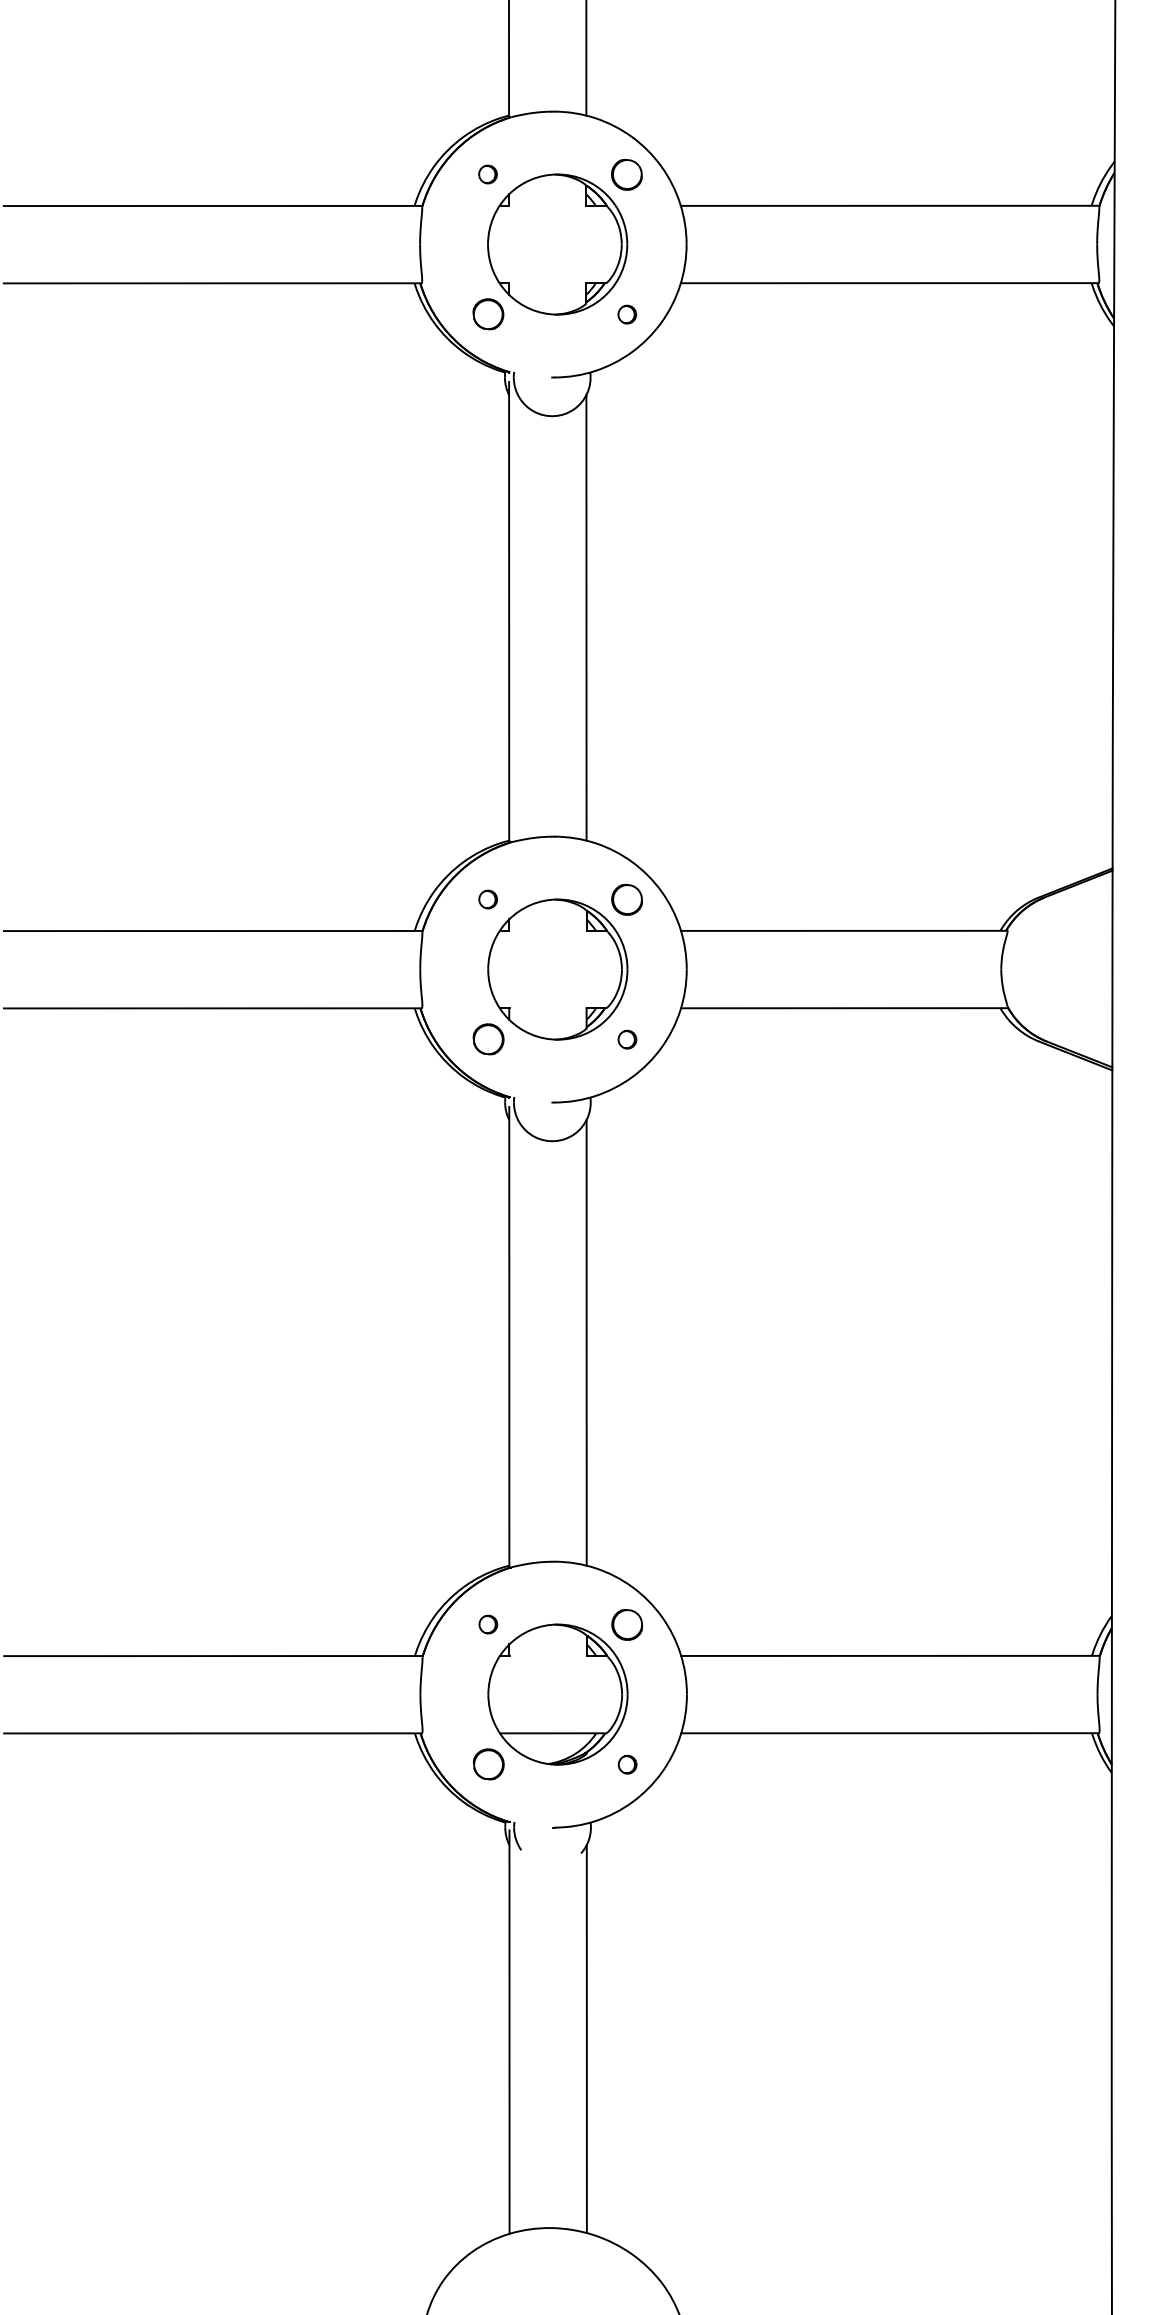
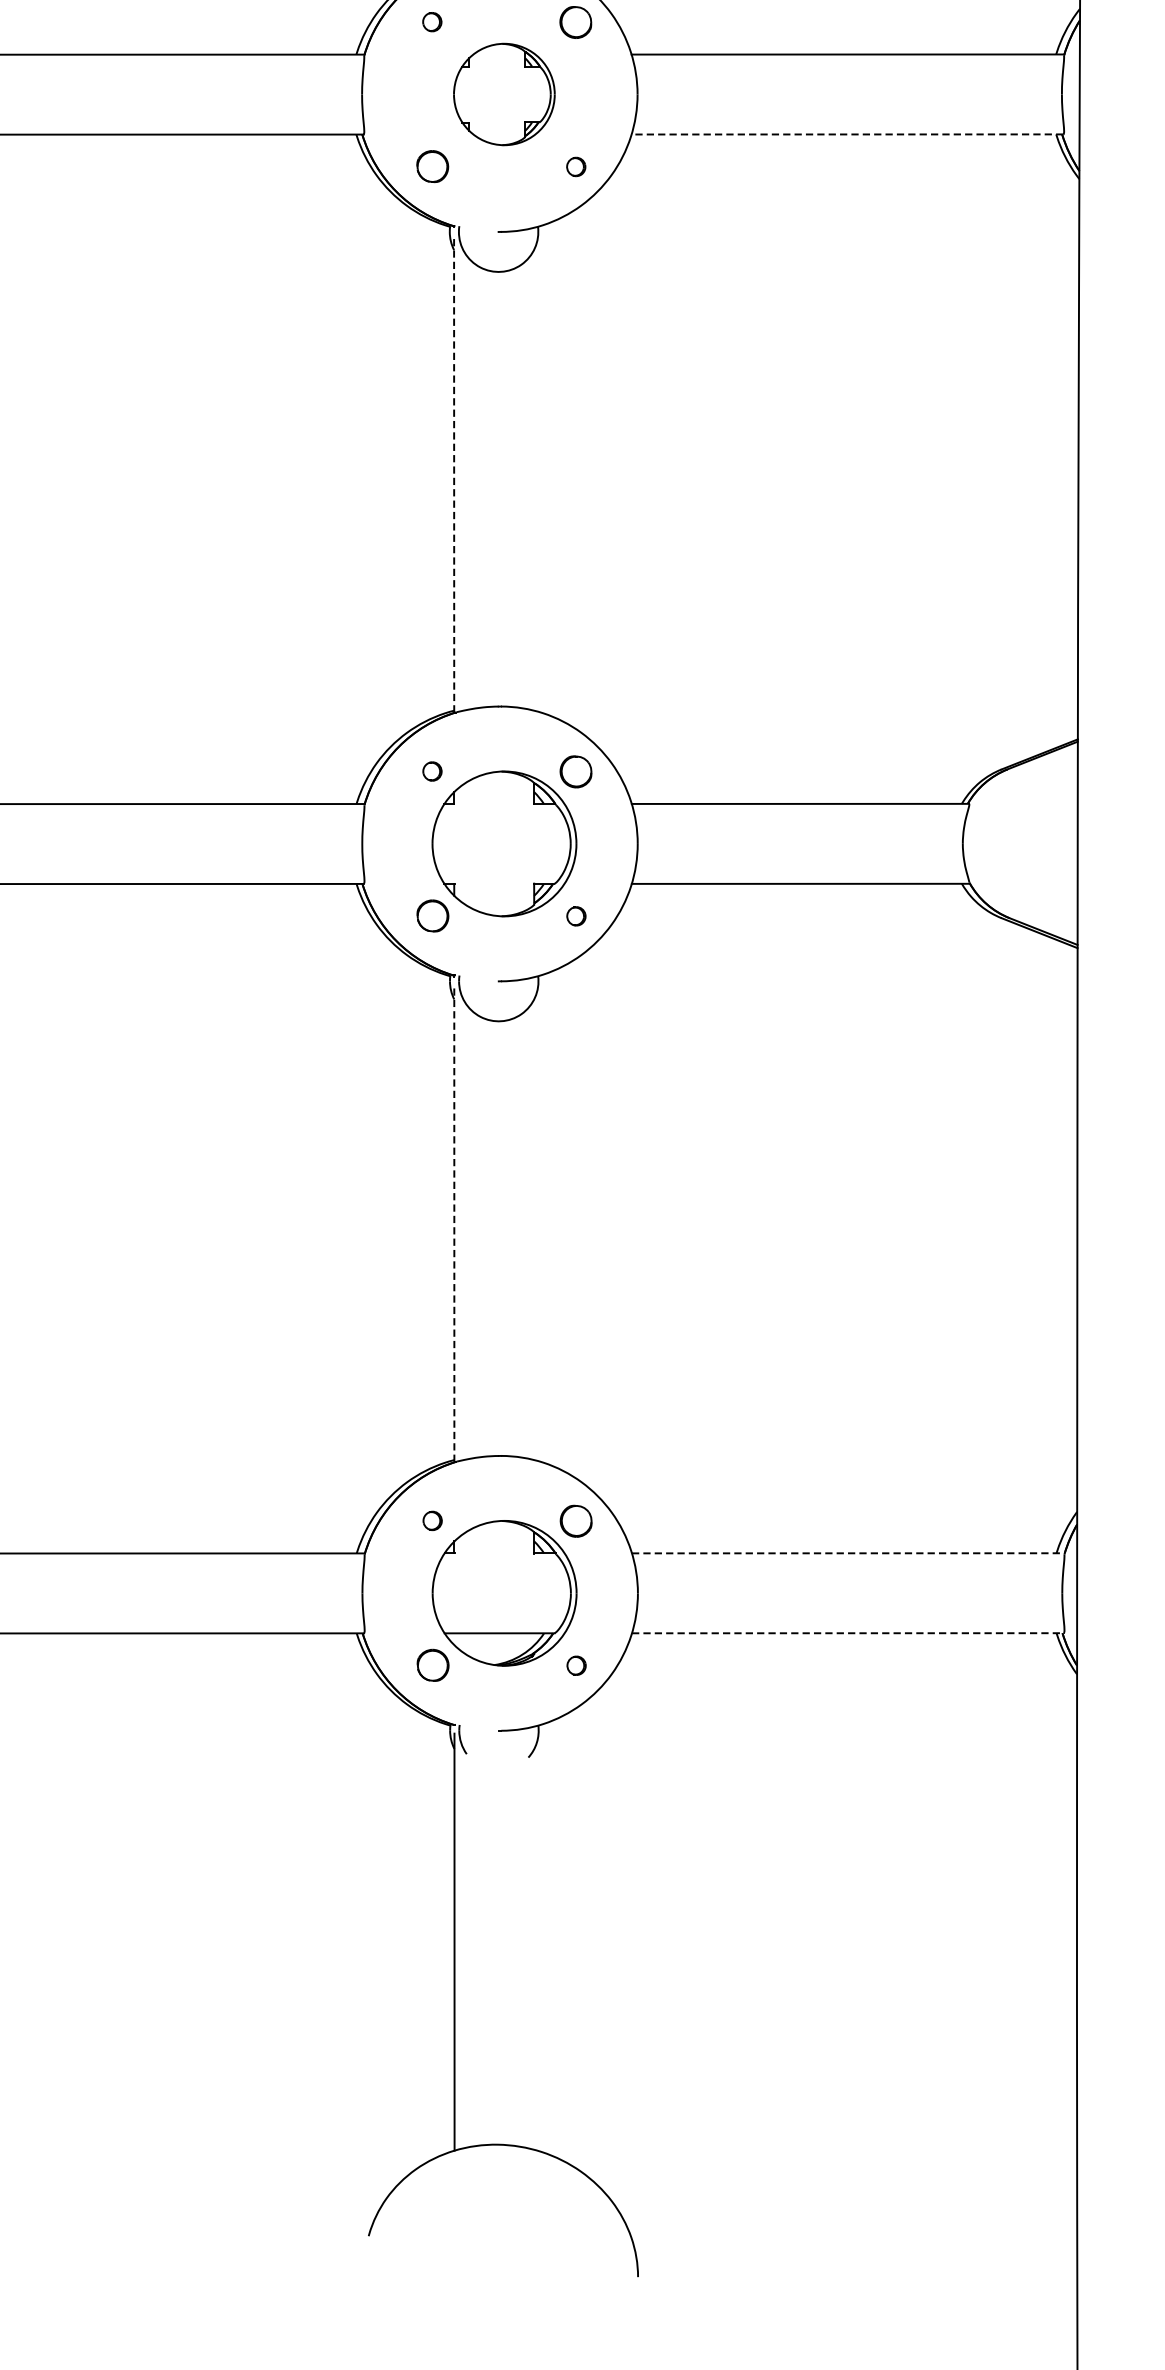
part: (557, 244) -> (504, 94), size x0.7
line: (889, 283) -> (847, 134), solid -> dashed
line: (509, 611) -> (454, 473), solid -> dashed
line: (586, 617) -> (534, 480), removed
line: (509, 1336) -> (454, 1223), solid -> dashed
line: (586, 1342) -> (534, 1229), removed
line: (891, 1655) -> (849, 1552), solid -> dashed
line: (890, 1733) -> (848, 1633), solid -> dashed
line: (586, 2039) -> (534, 1949), removed

